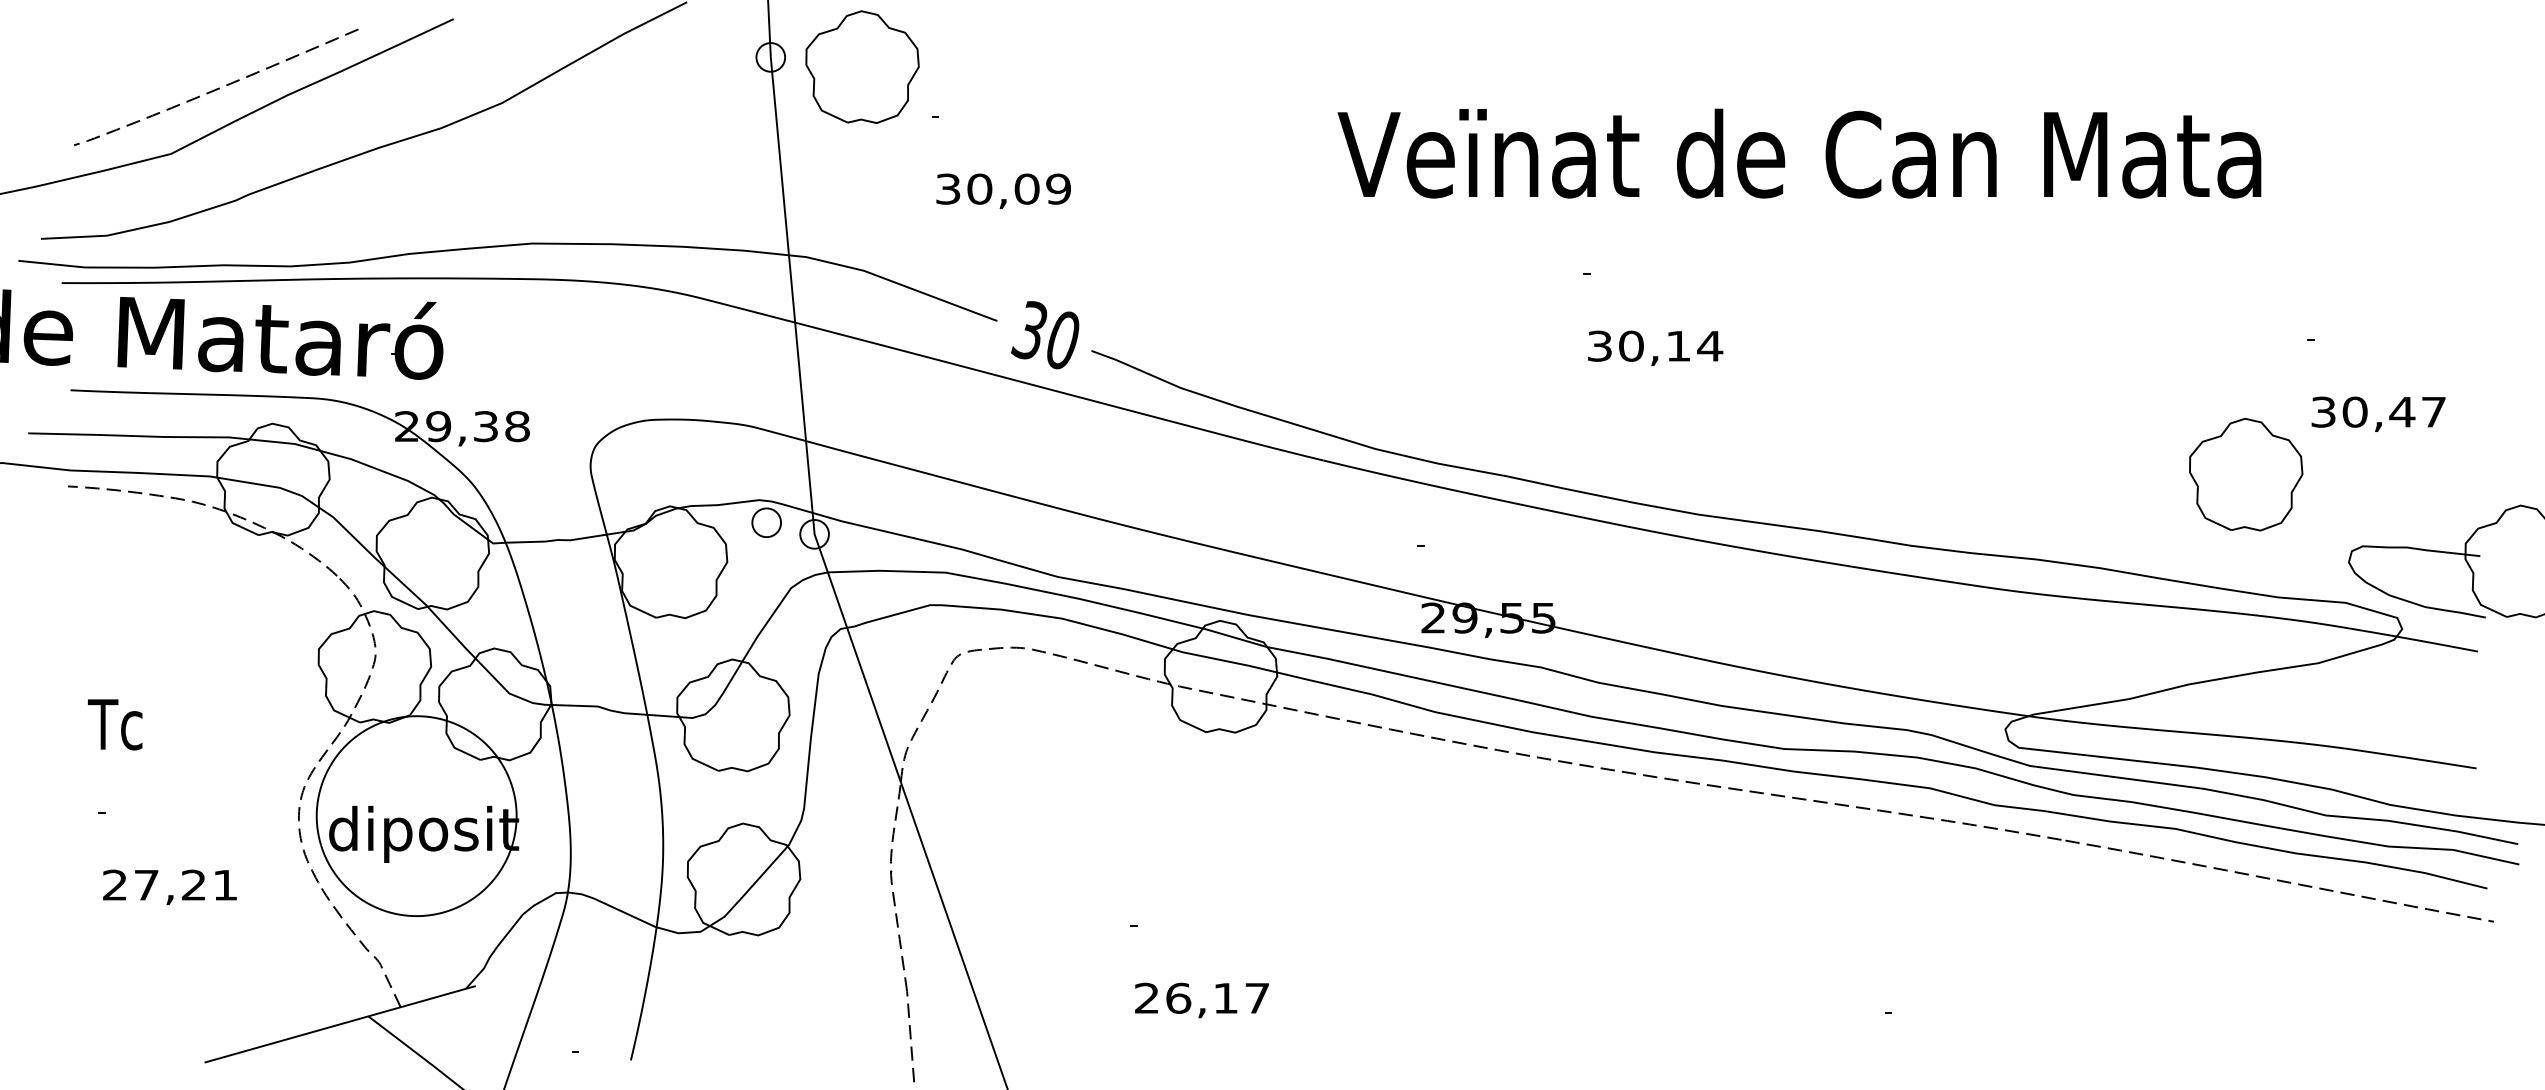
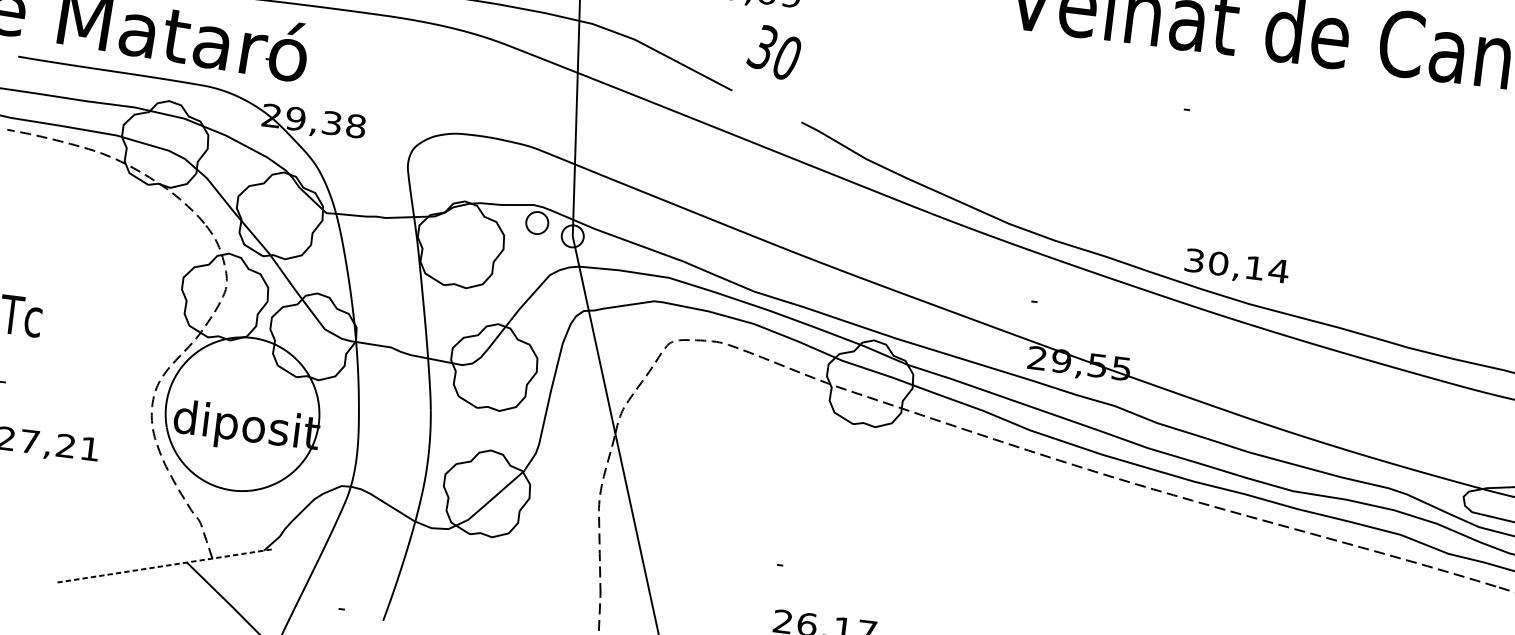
text: (1045, 335) -> (774, 52), moved
text: (1655, 348) -> (1236, 267), moved
line: (340, 1024) -> (164, 566), solid -> dashed

